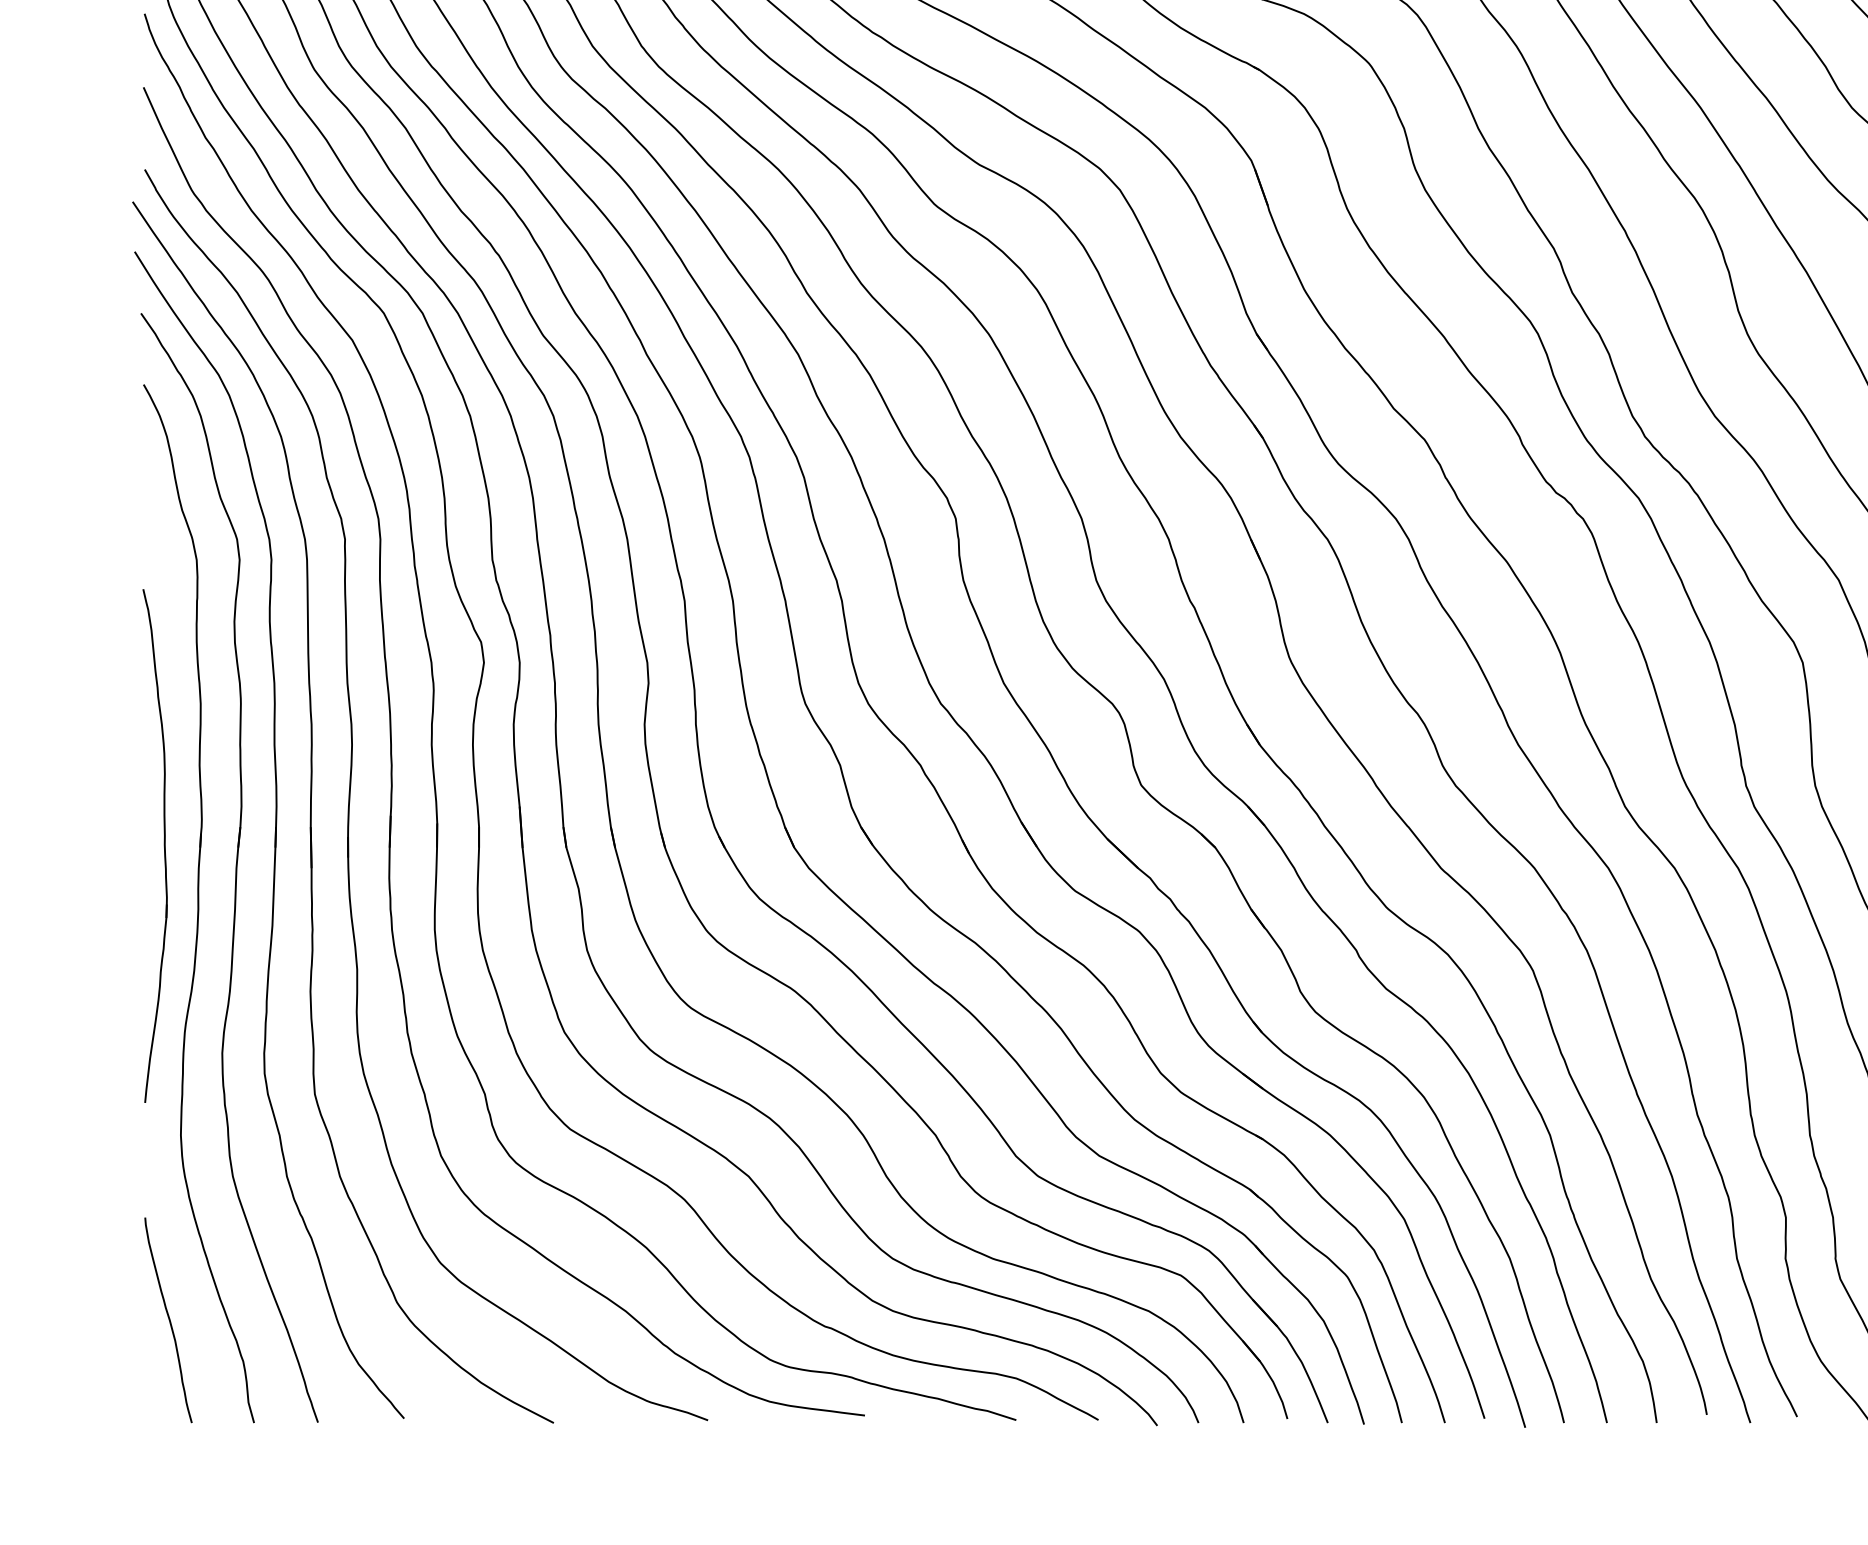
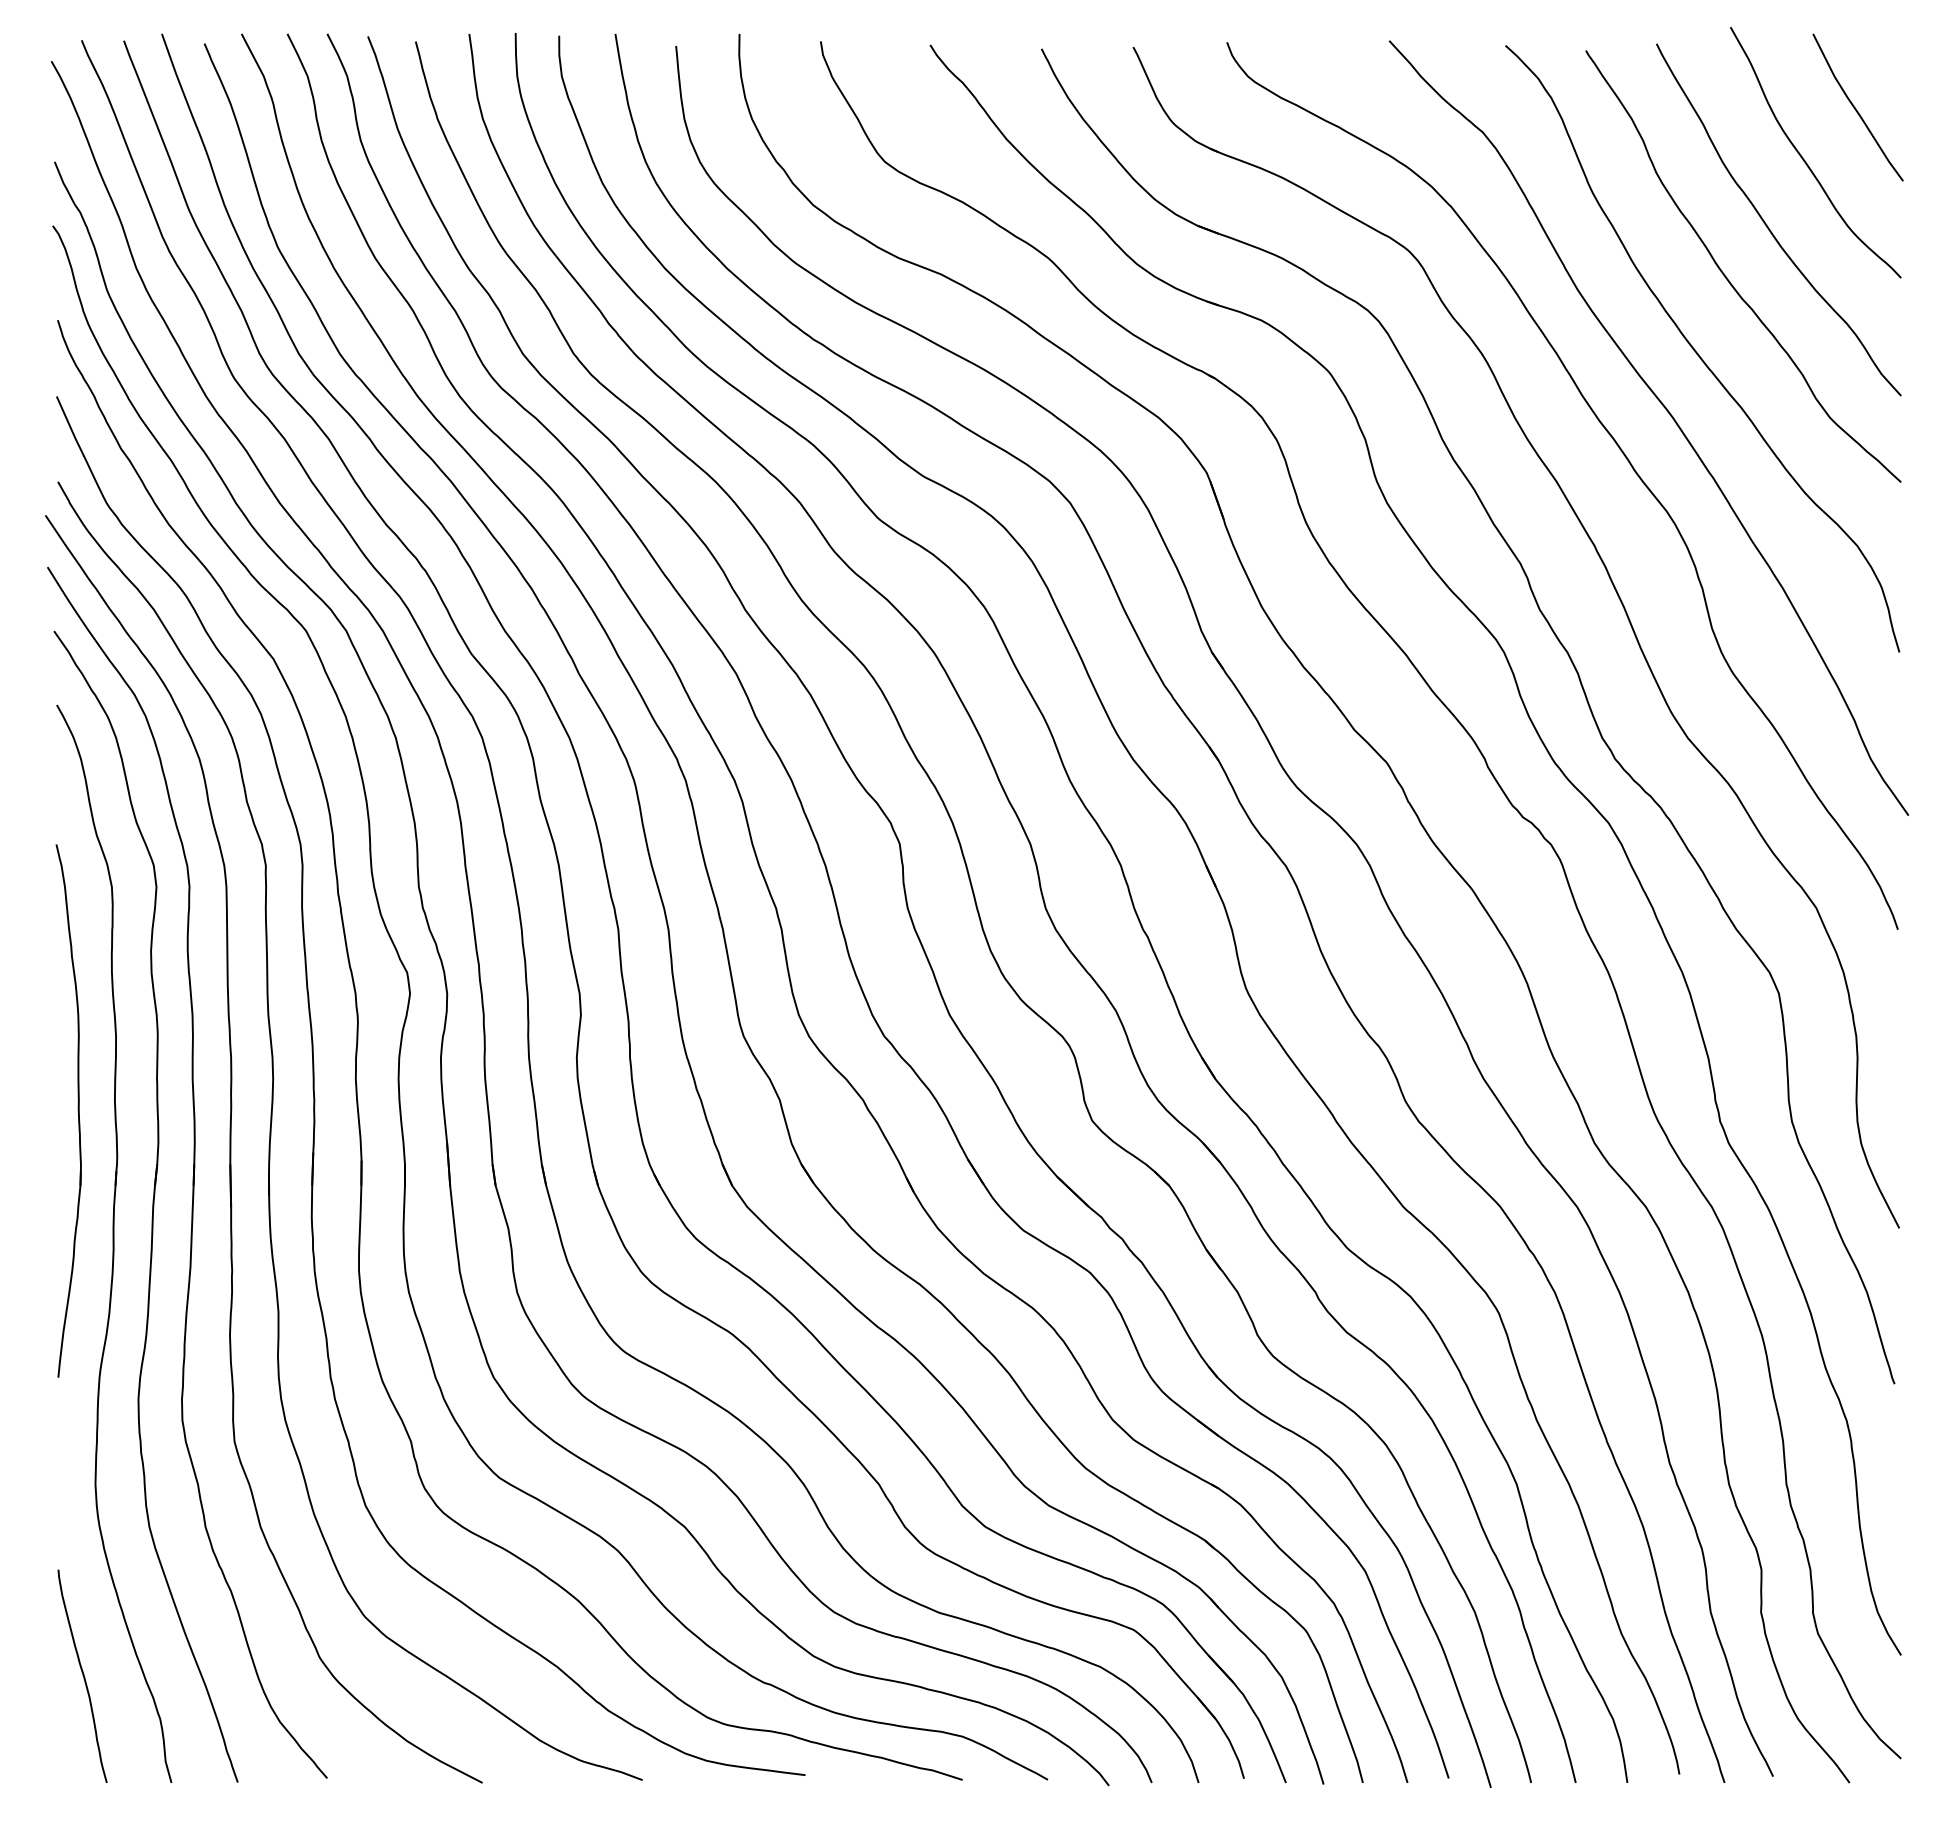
part: (163, 845) -> (77, 1110), moved

